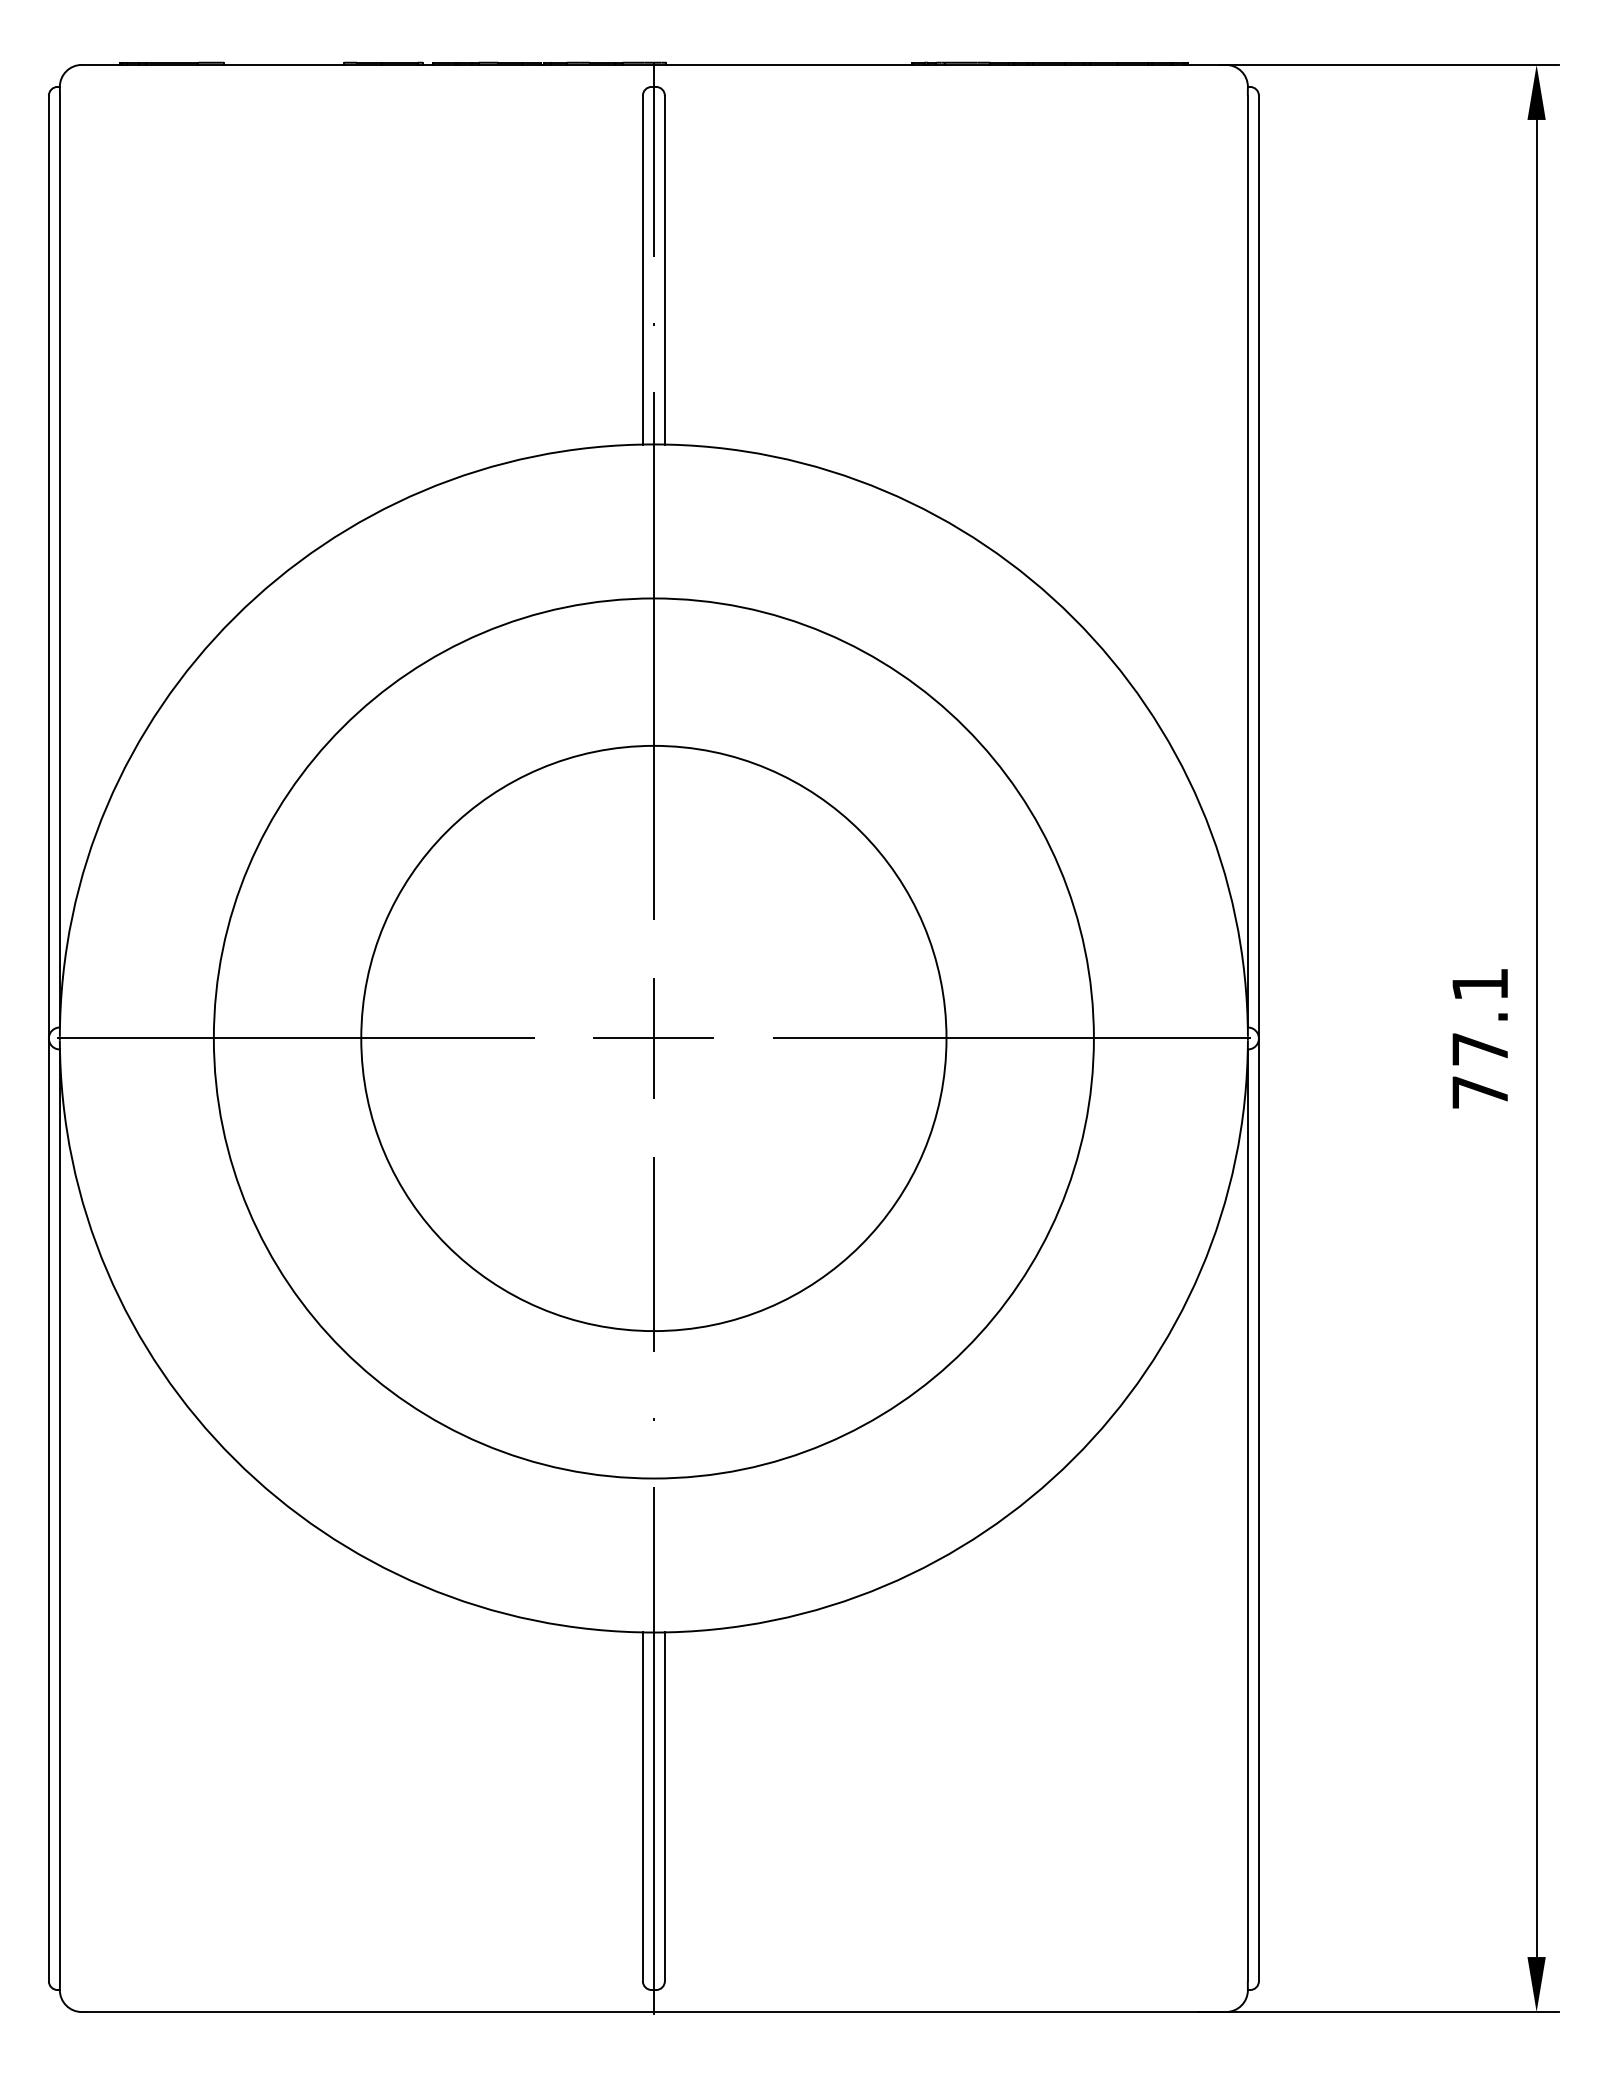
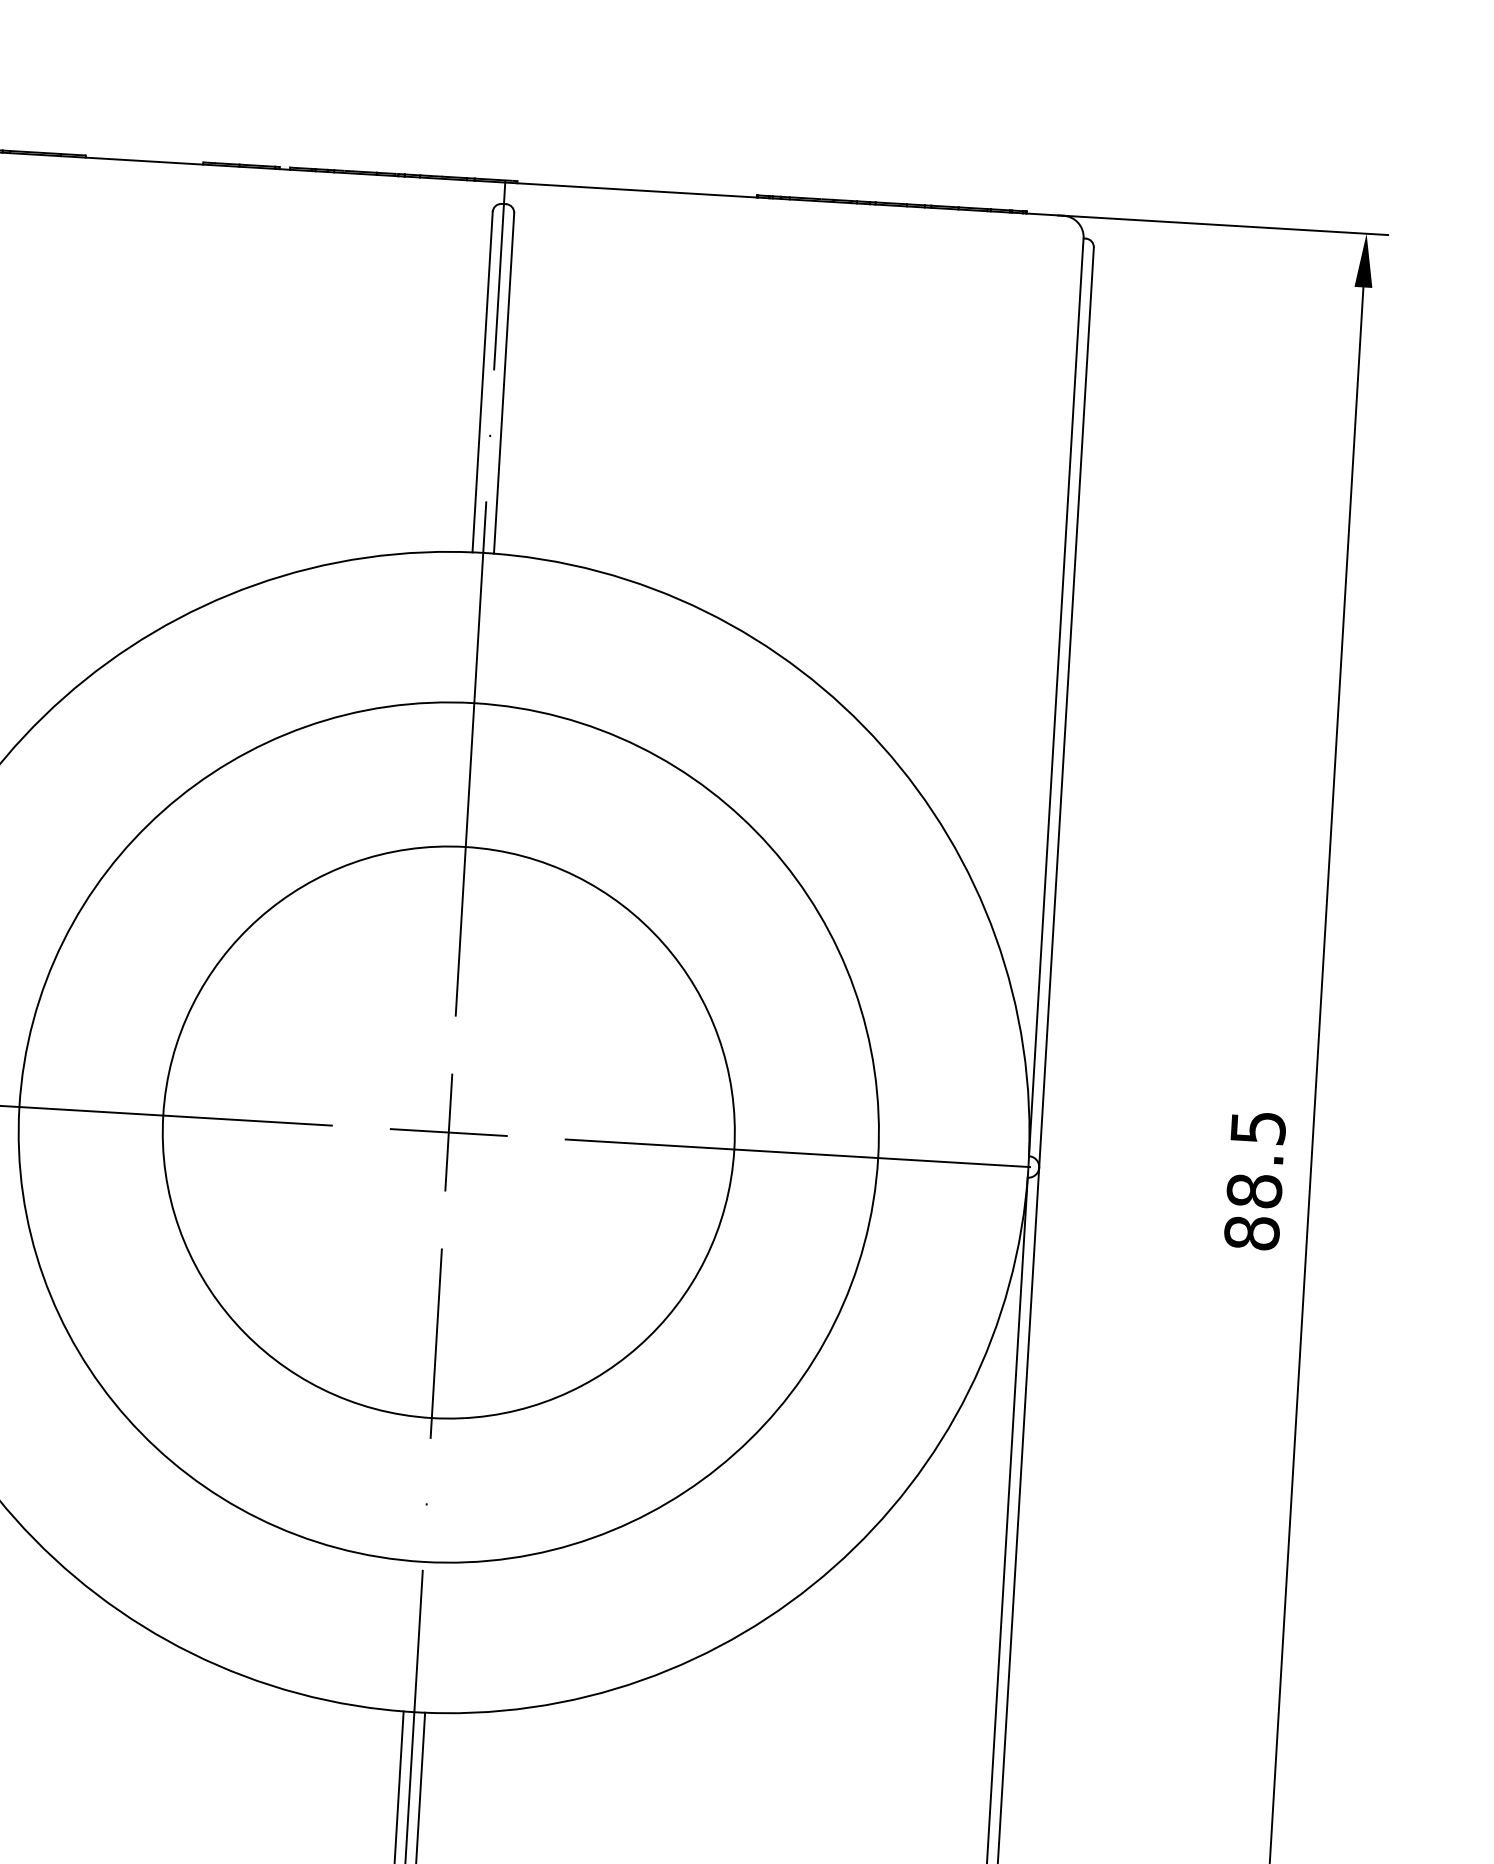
text: (1479, 1038) -> (1254, 1180), 77.1 -> 88.5

